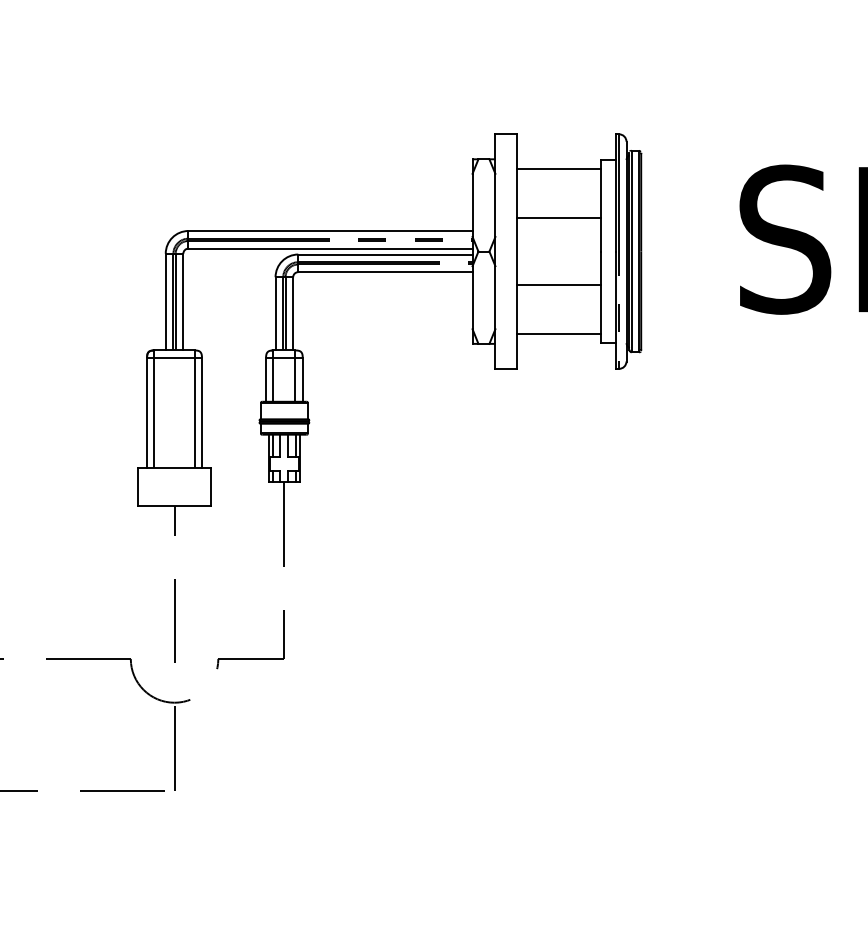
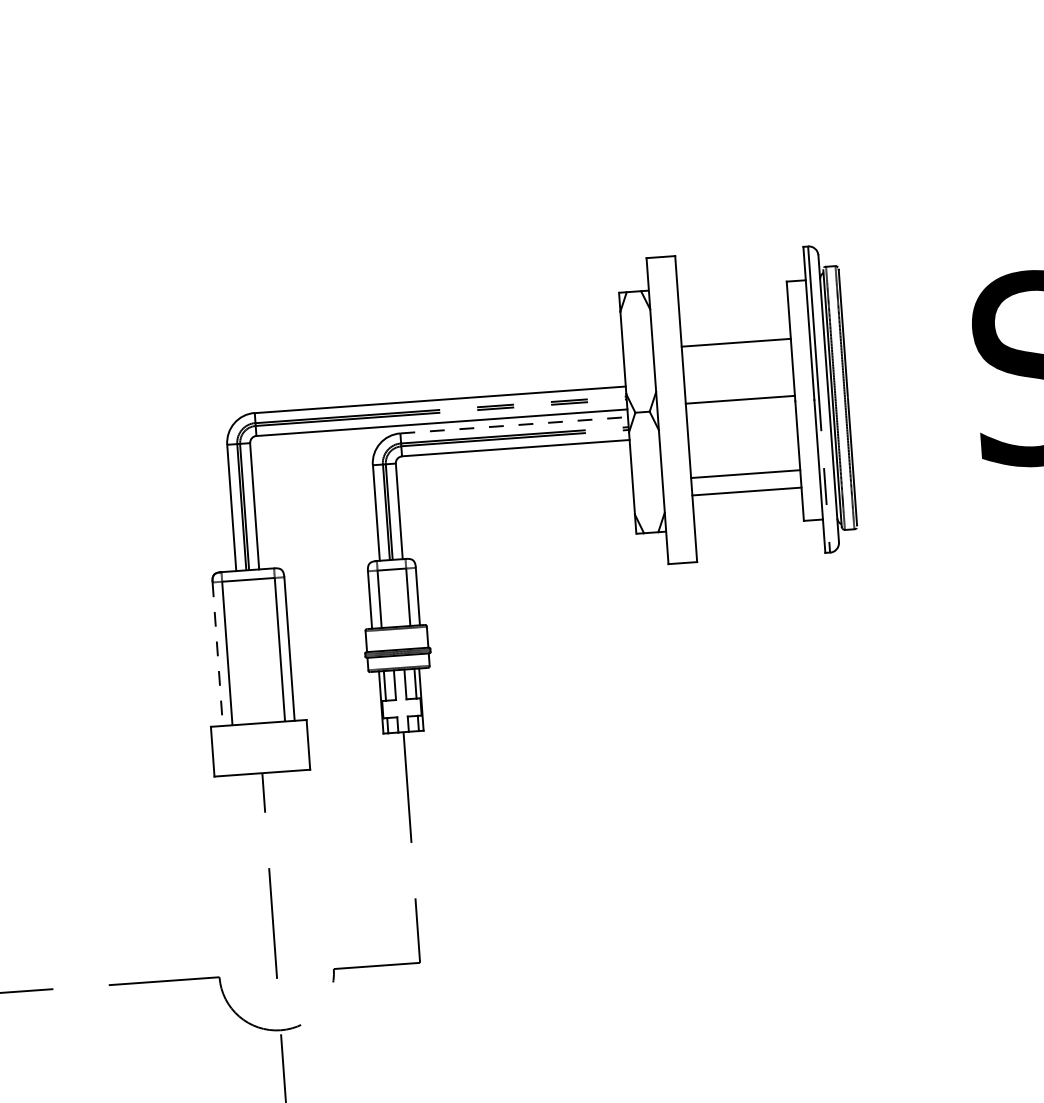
line: (558, 168) -> (735, 342), moved
line: (558, 218) -> (739, 399), moved
line: (385, 254) -> (514, 425), solid -> dashed
line: (558, 284) -> (746, 491), moved
line: (558, 334) -> (744, 474), moved
line: (147, 412) -> (218, 653), solid -> dashed

